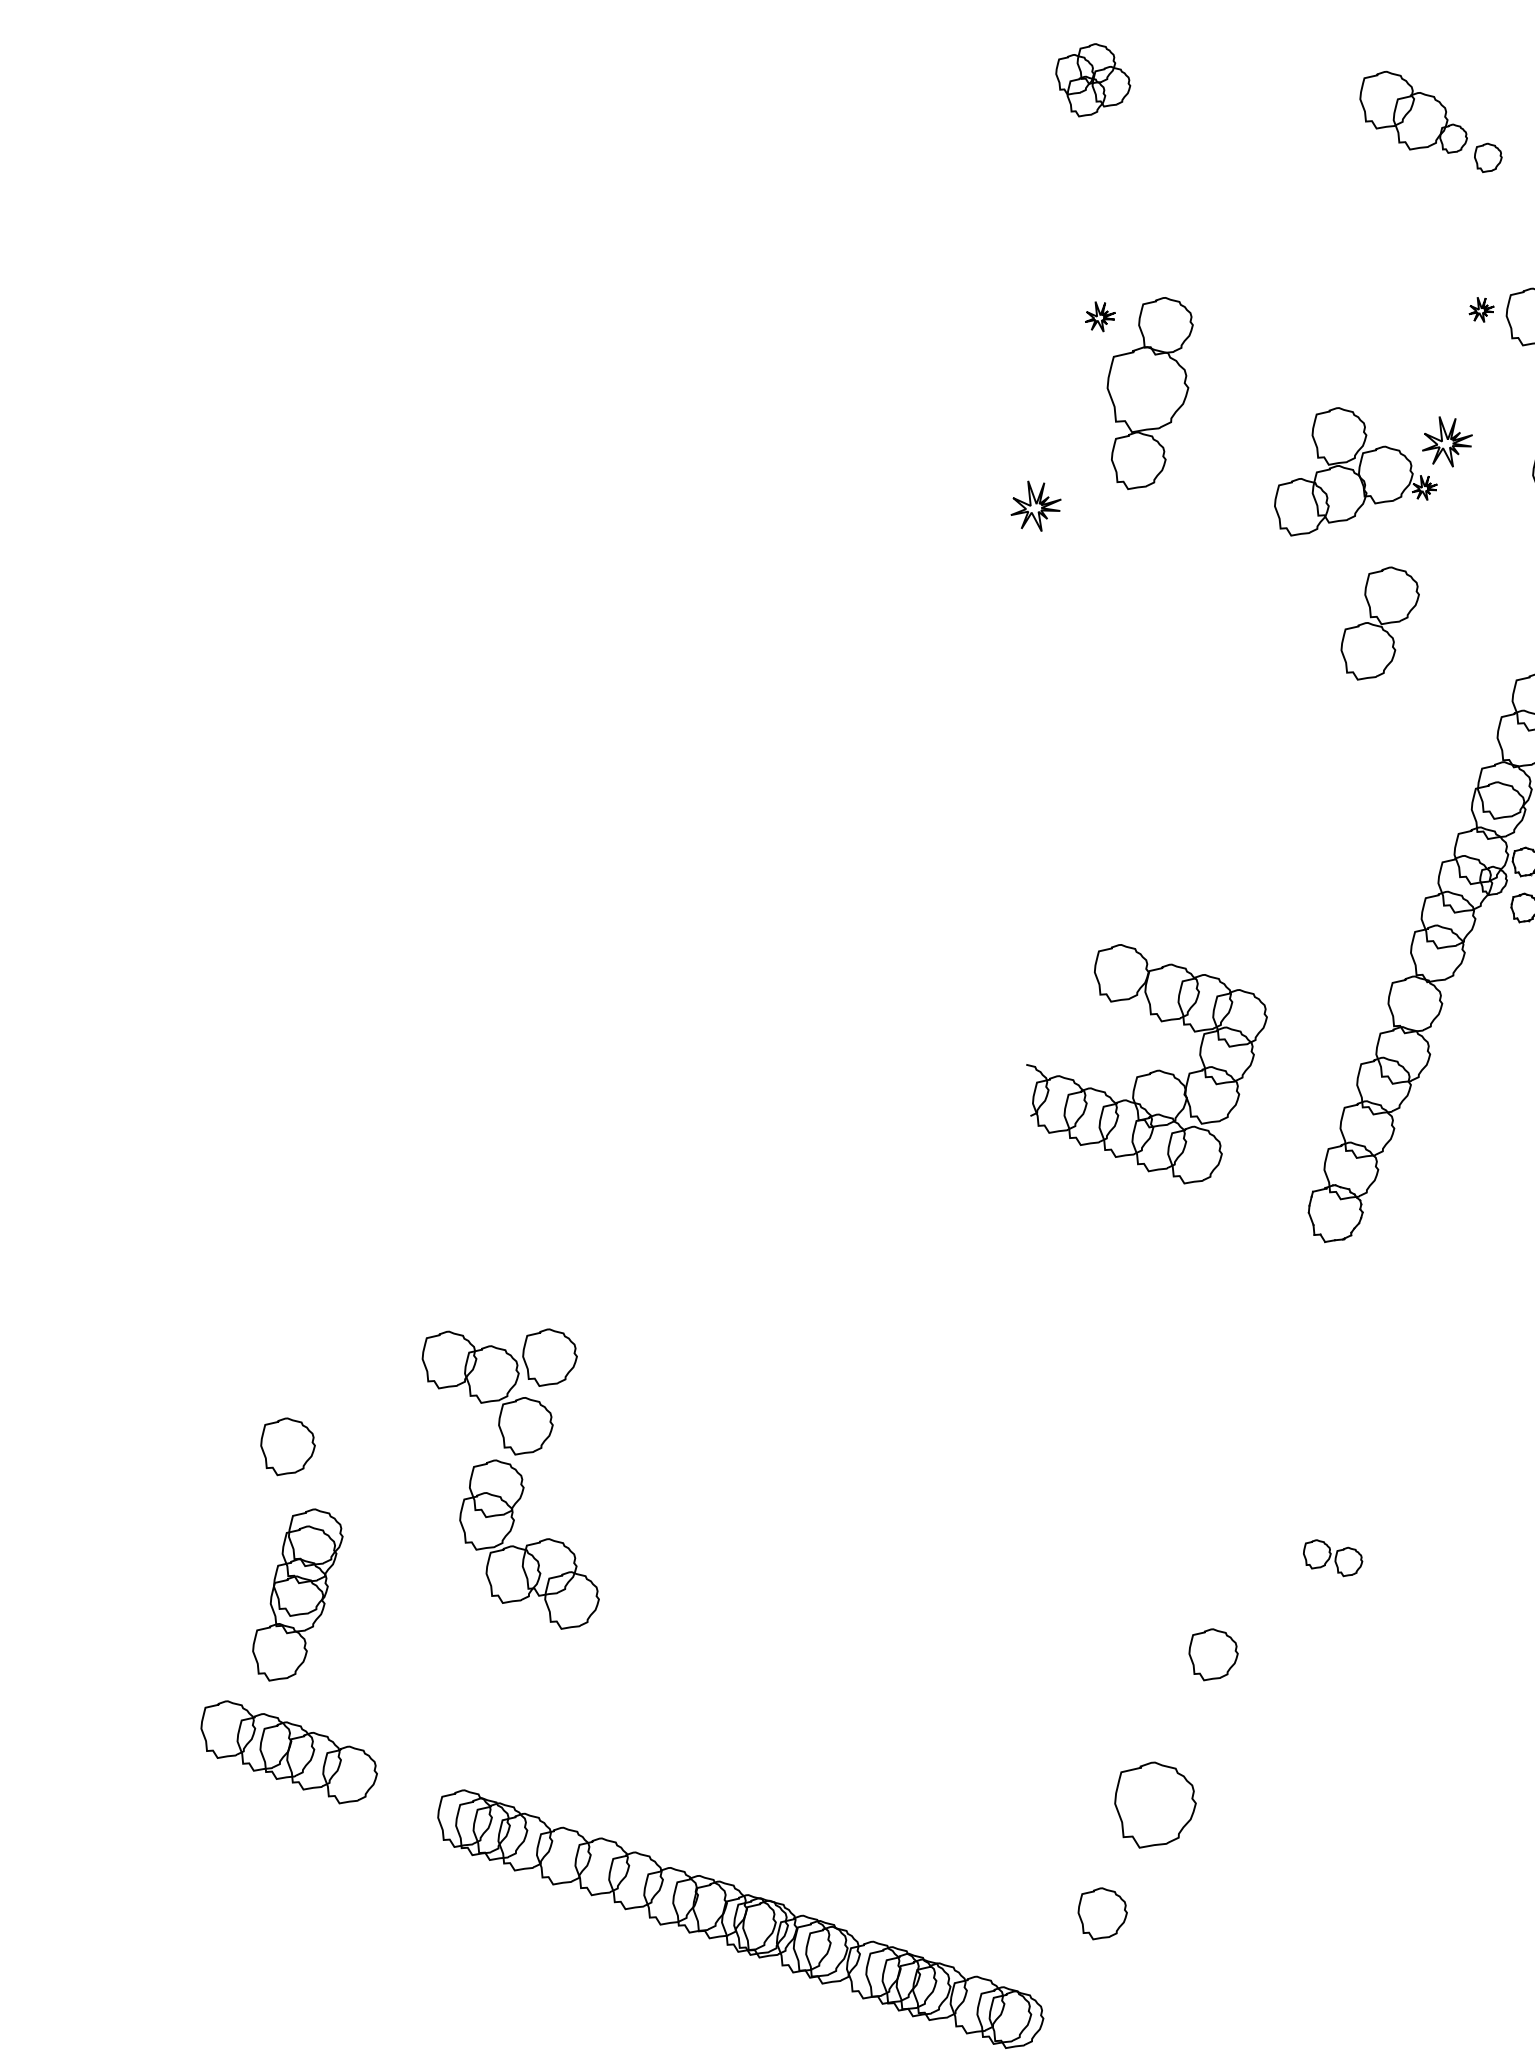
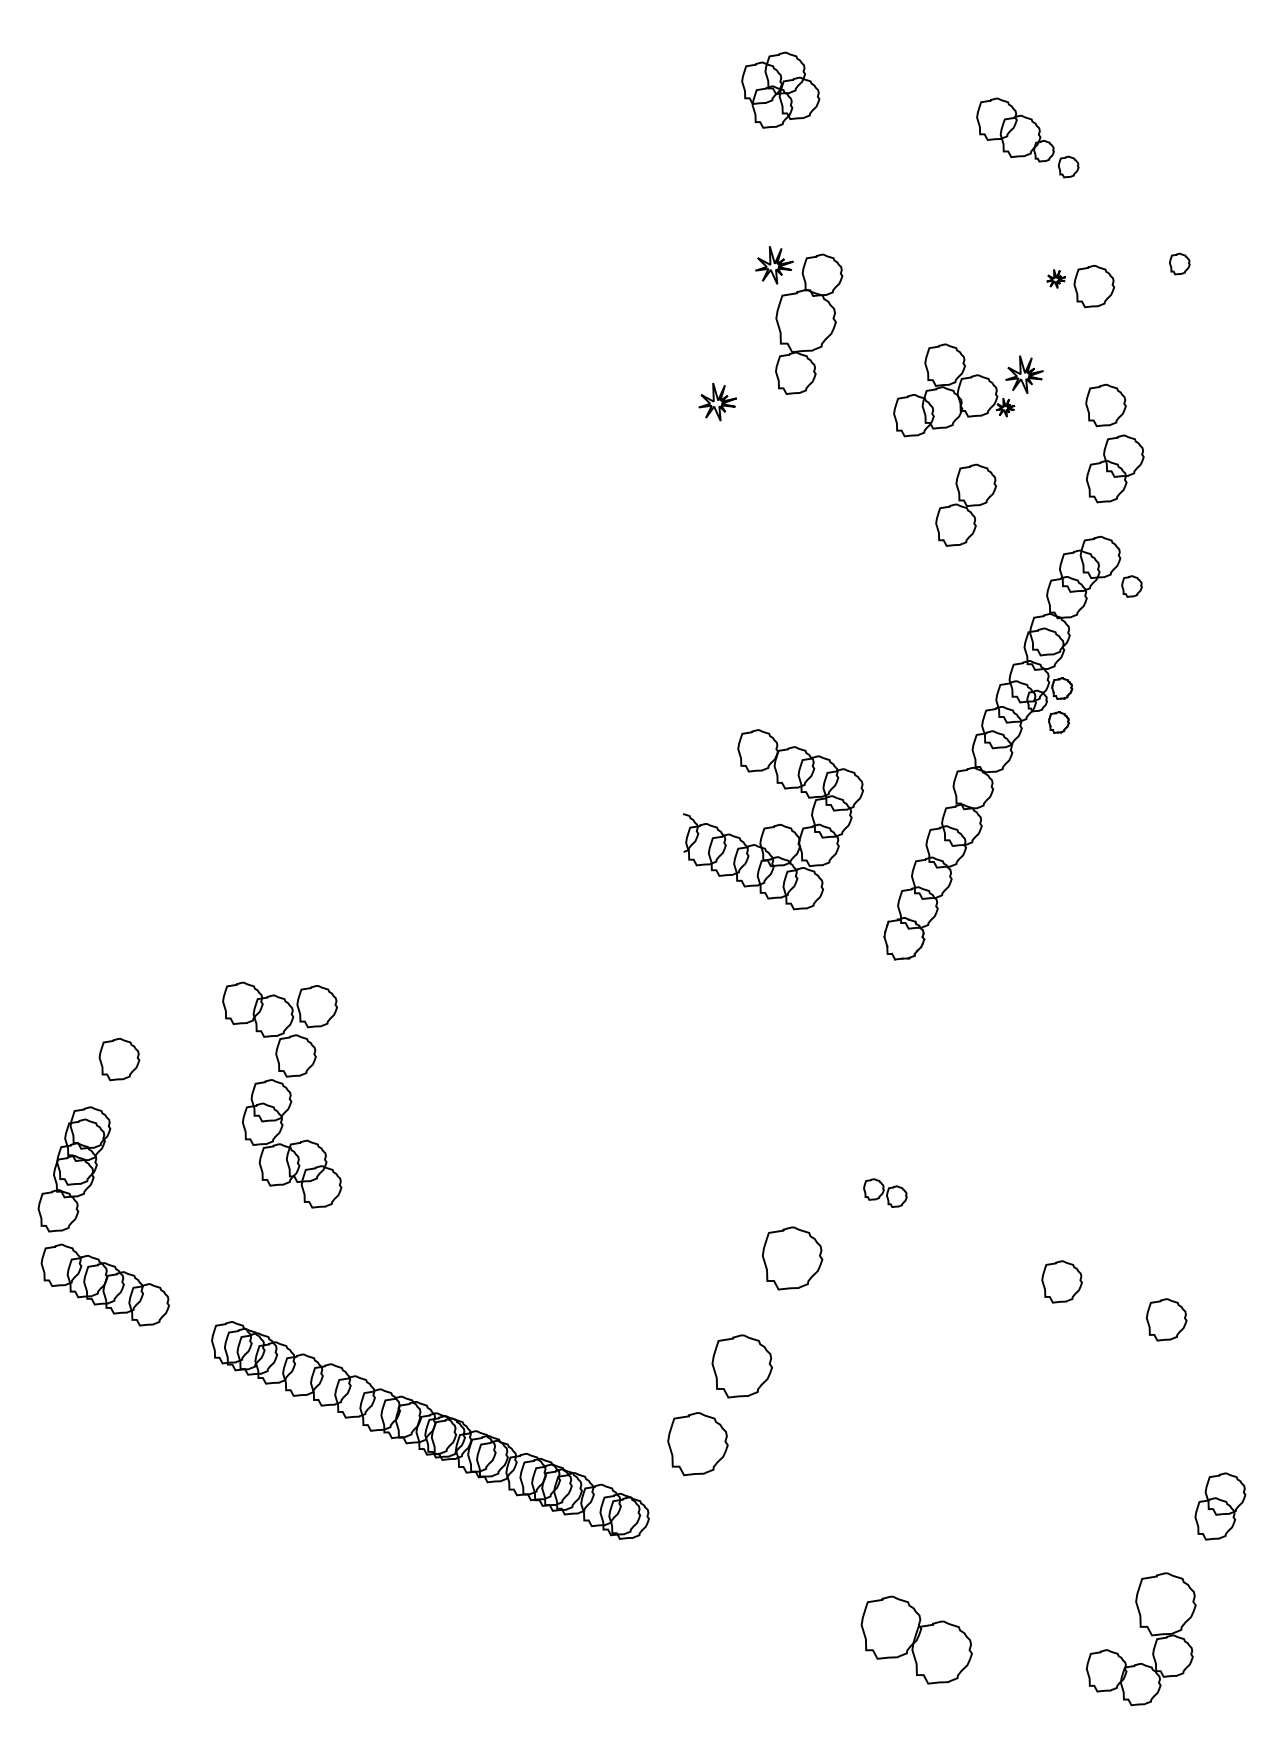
part: (1092, 79) -> (780, 89), size x1.43
part: (1100, 316) -> (774, 265), size x1.67
part: (298, 1594) -> (74, 1169), moved
part: (1213, 1654) -> (792, 1258), size x1.67
part: (1102, 1913) -> (697, 1444), size x1.67

